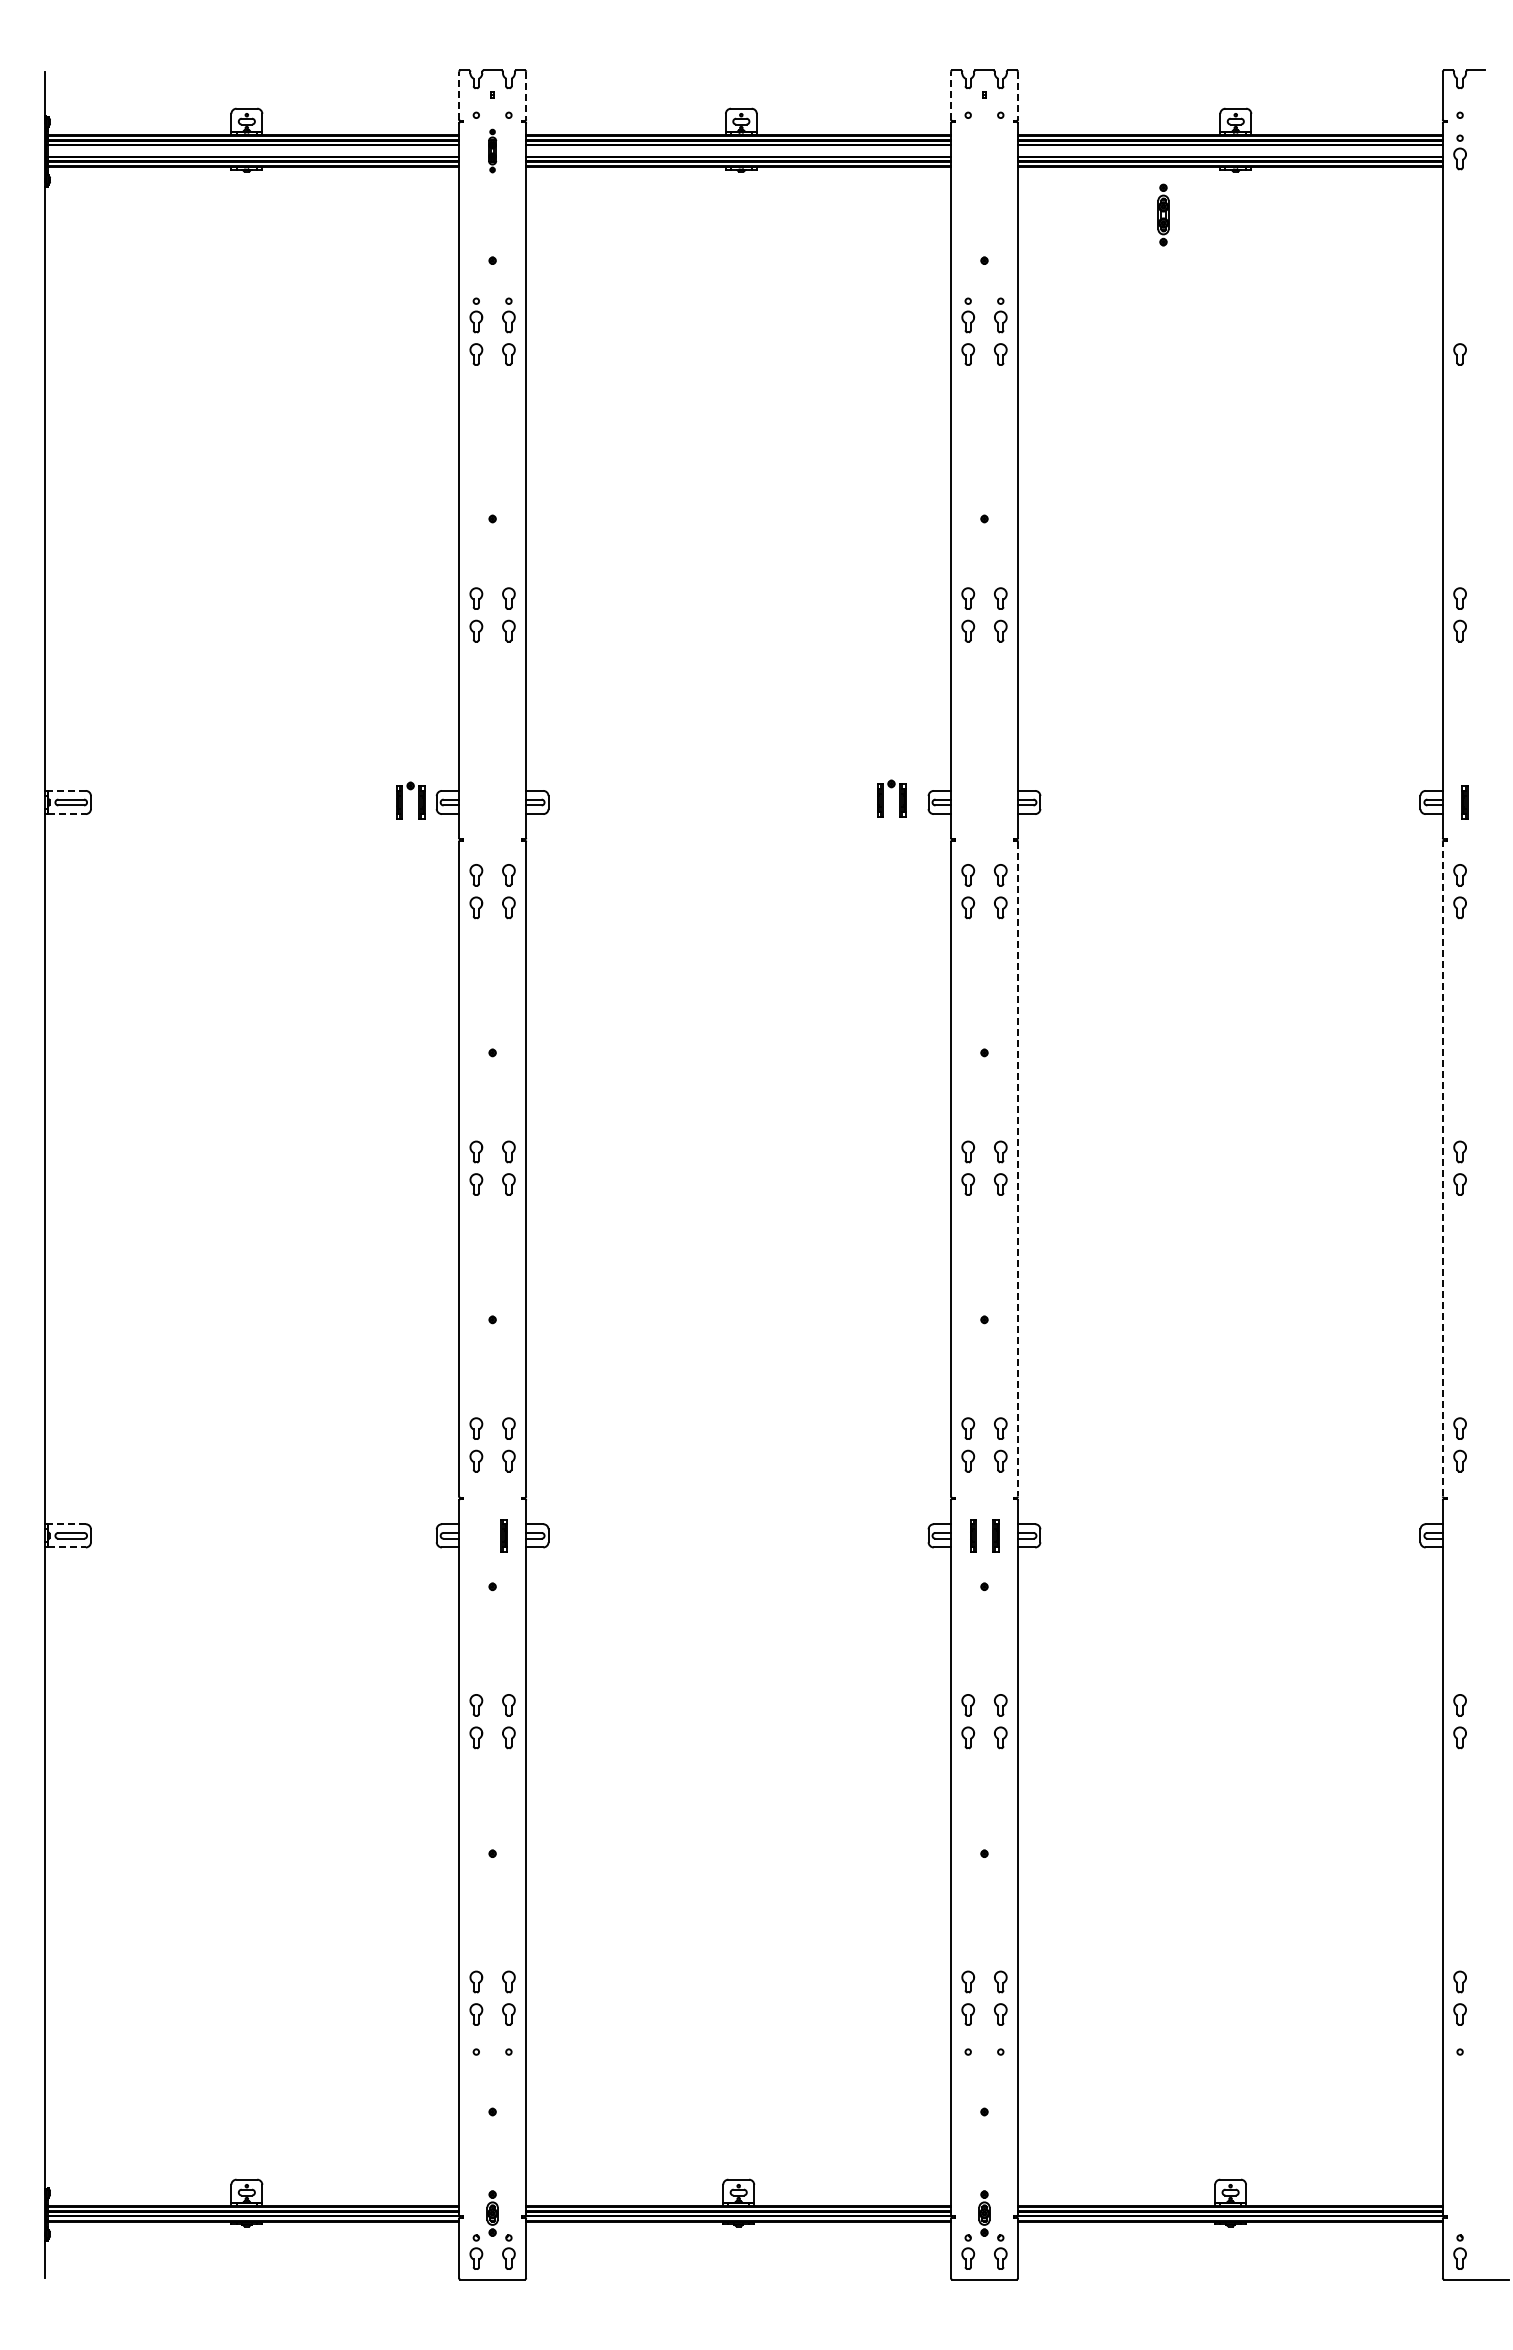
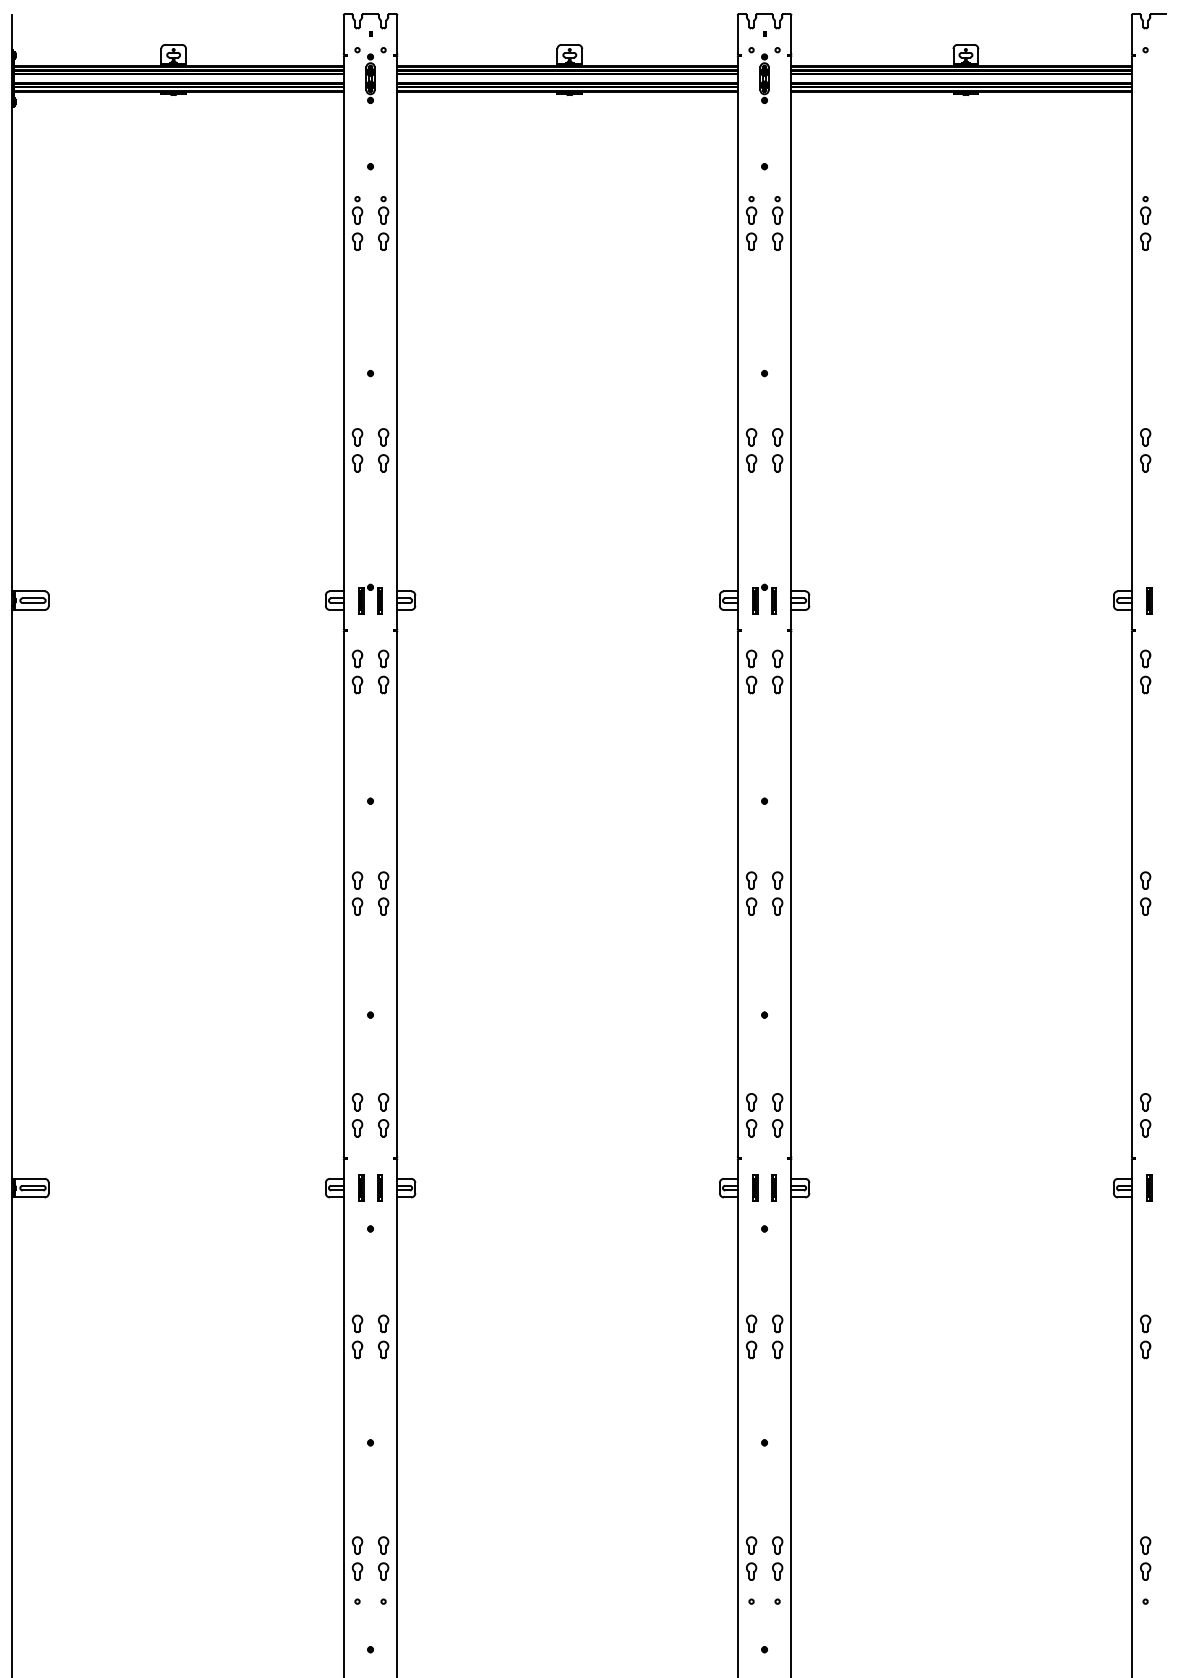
line: (459, 95) -> (344, 34), dashed -> solid
line: (526, 95) -> (397, 34), dashed -> solid
line: (950, 95) -> (737, 34), dashed -> solid
line: (1018, 95) -> (791, 34), dashed -> solid
part: (492, 150) -> (370, 78), size x1.43
part: (1459, 152) -> (1145, 210), moved
part: (1163, 214) -> (764, 78), moved
line: (67, 790) -> (29, 591), dashed -> solid
part: (883, 798) -> (758, 599), moved
part: (402, 800) -> (364, 599), moved
line: (67, 814) -> (29, 610), dashed -> solid
line: (1442, 1168) -> (1131, 893), dashed -> solid
line: (1018, 1169) -> (791, 894), dashed -> solid
line: (67, 1524) -> (29, 1179), dashed -> solid
part: (481, 1535) -> (361, 1187), added
part: (1464, 1535) -> (1149, 1187), added
line: (67, 1547) -> (29, 1197), dashed -> solid

